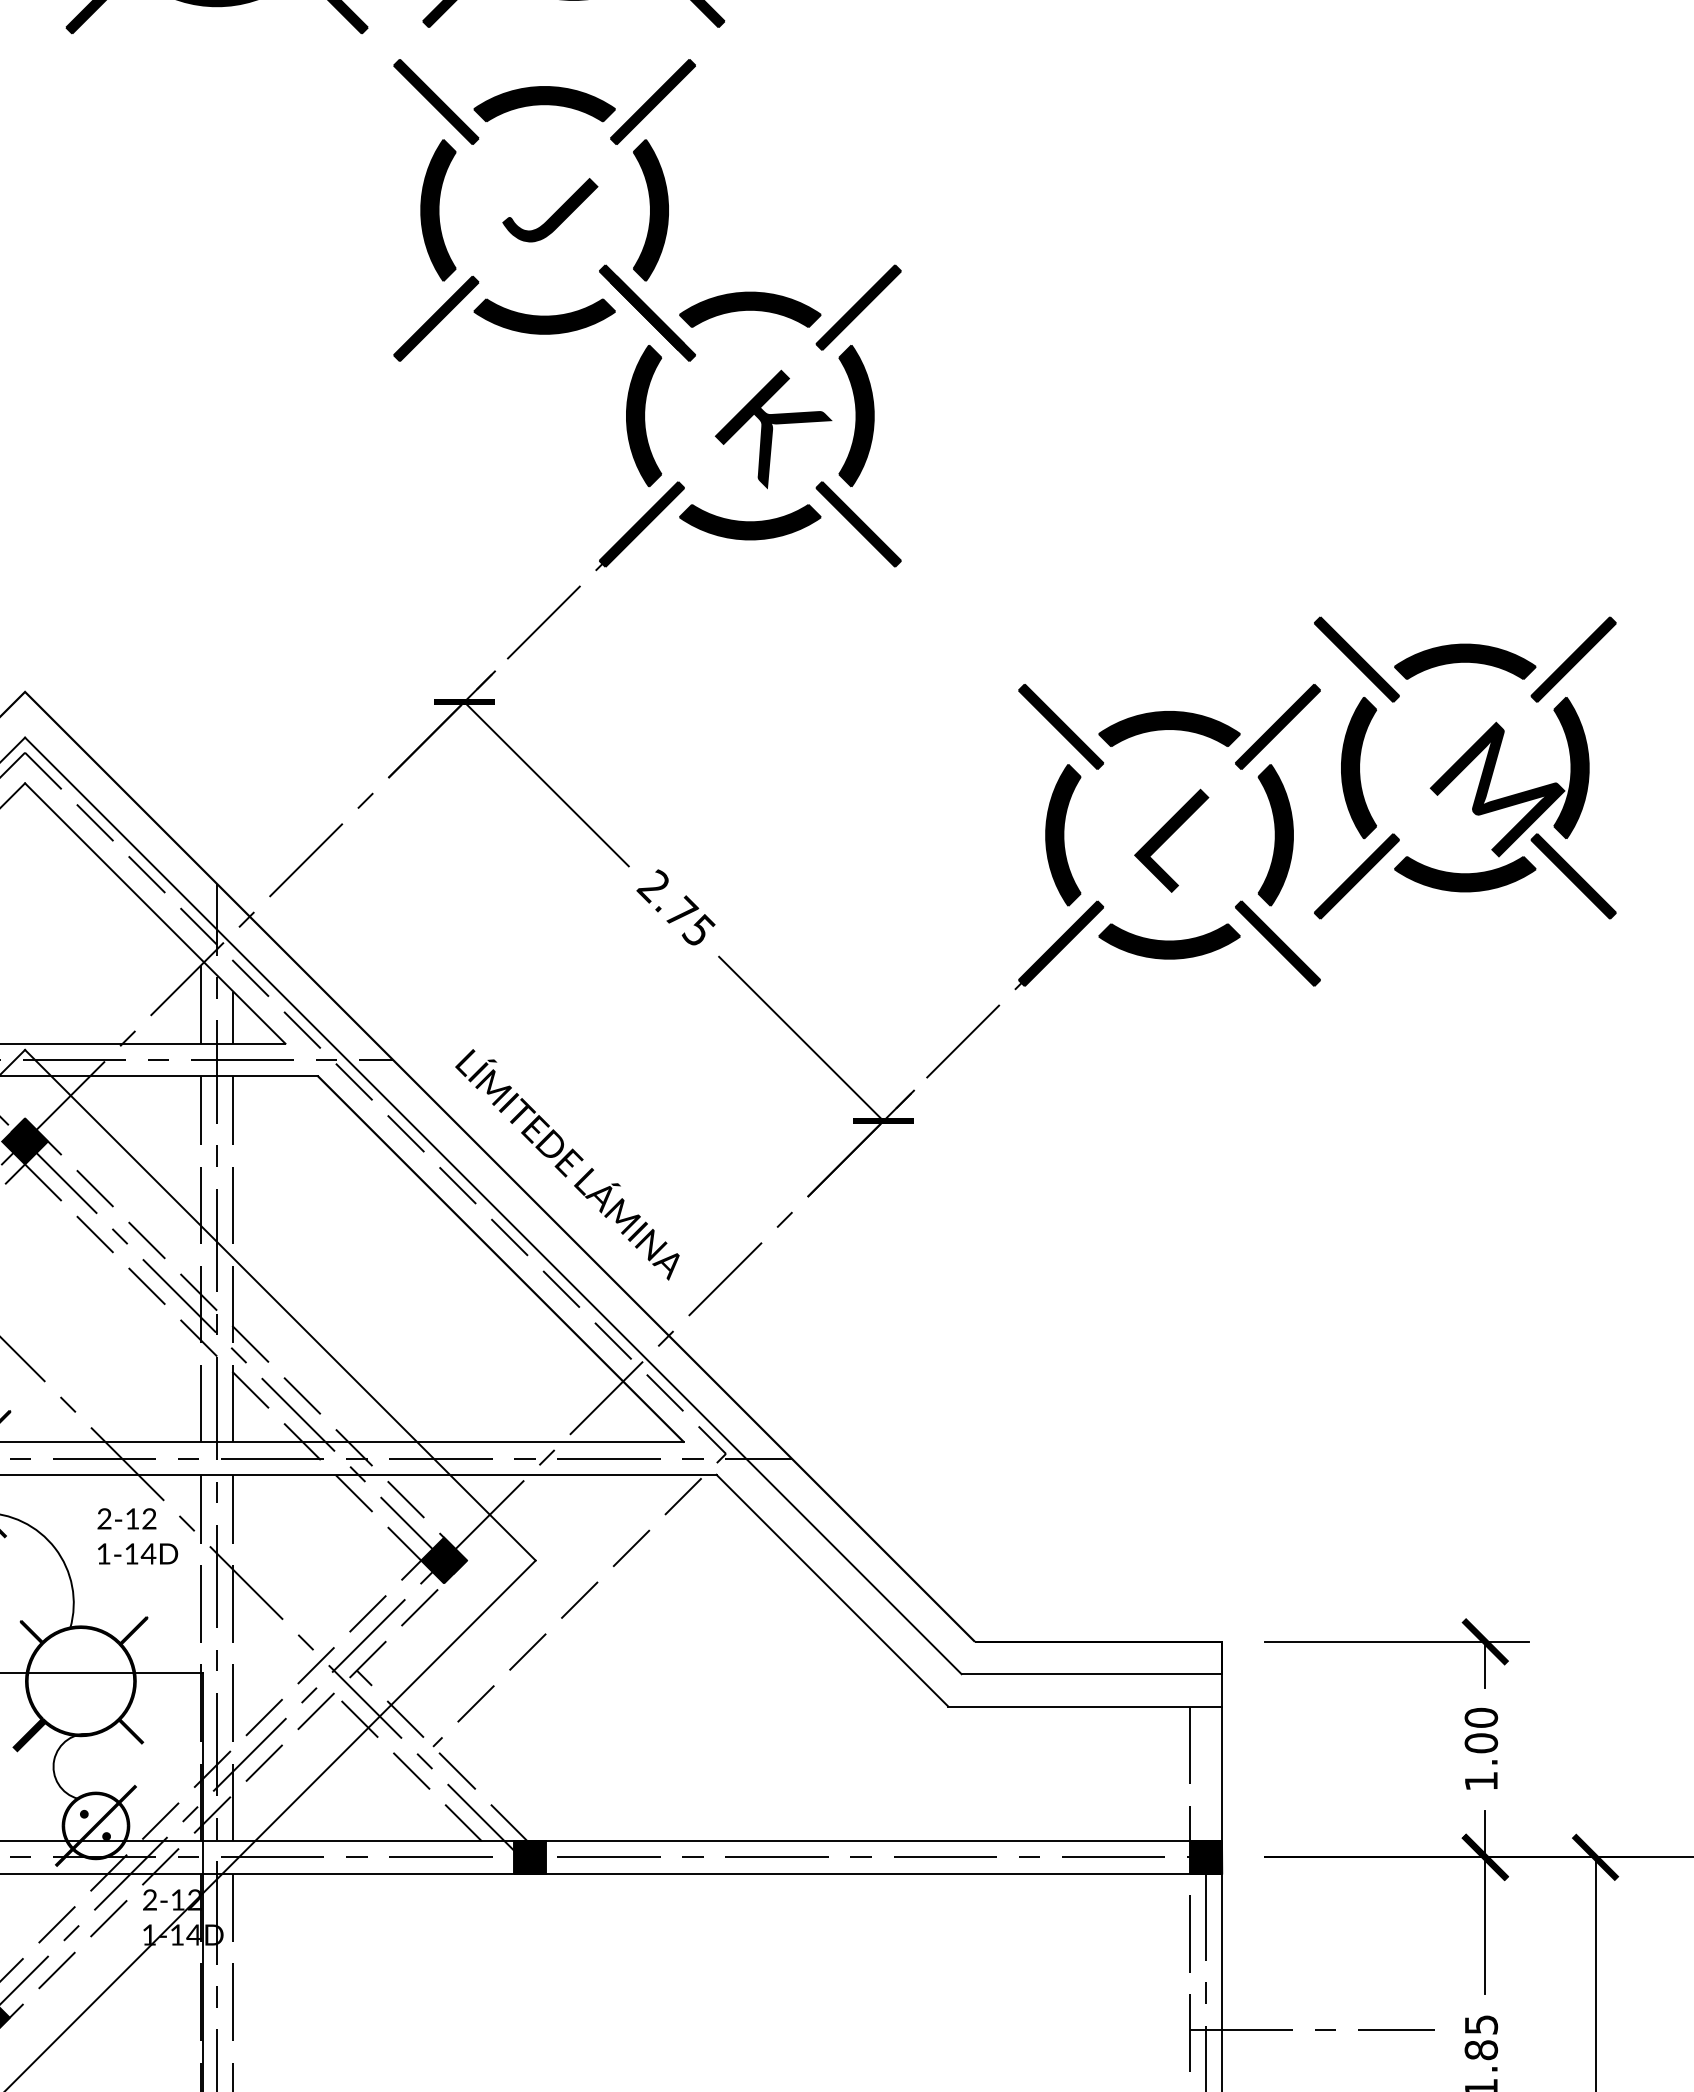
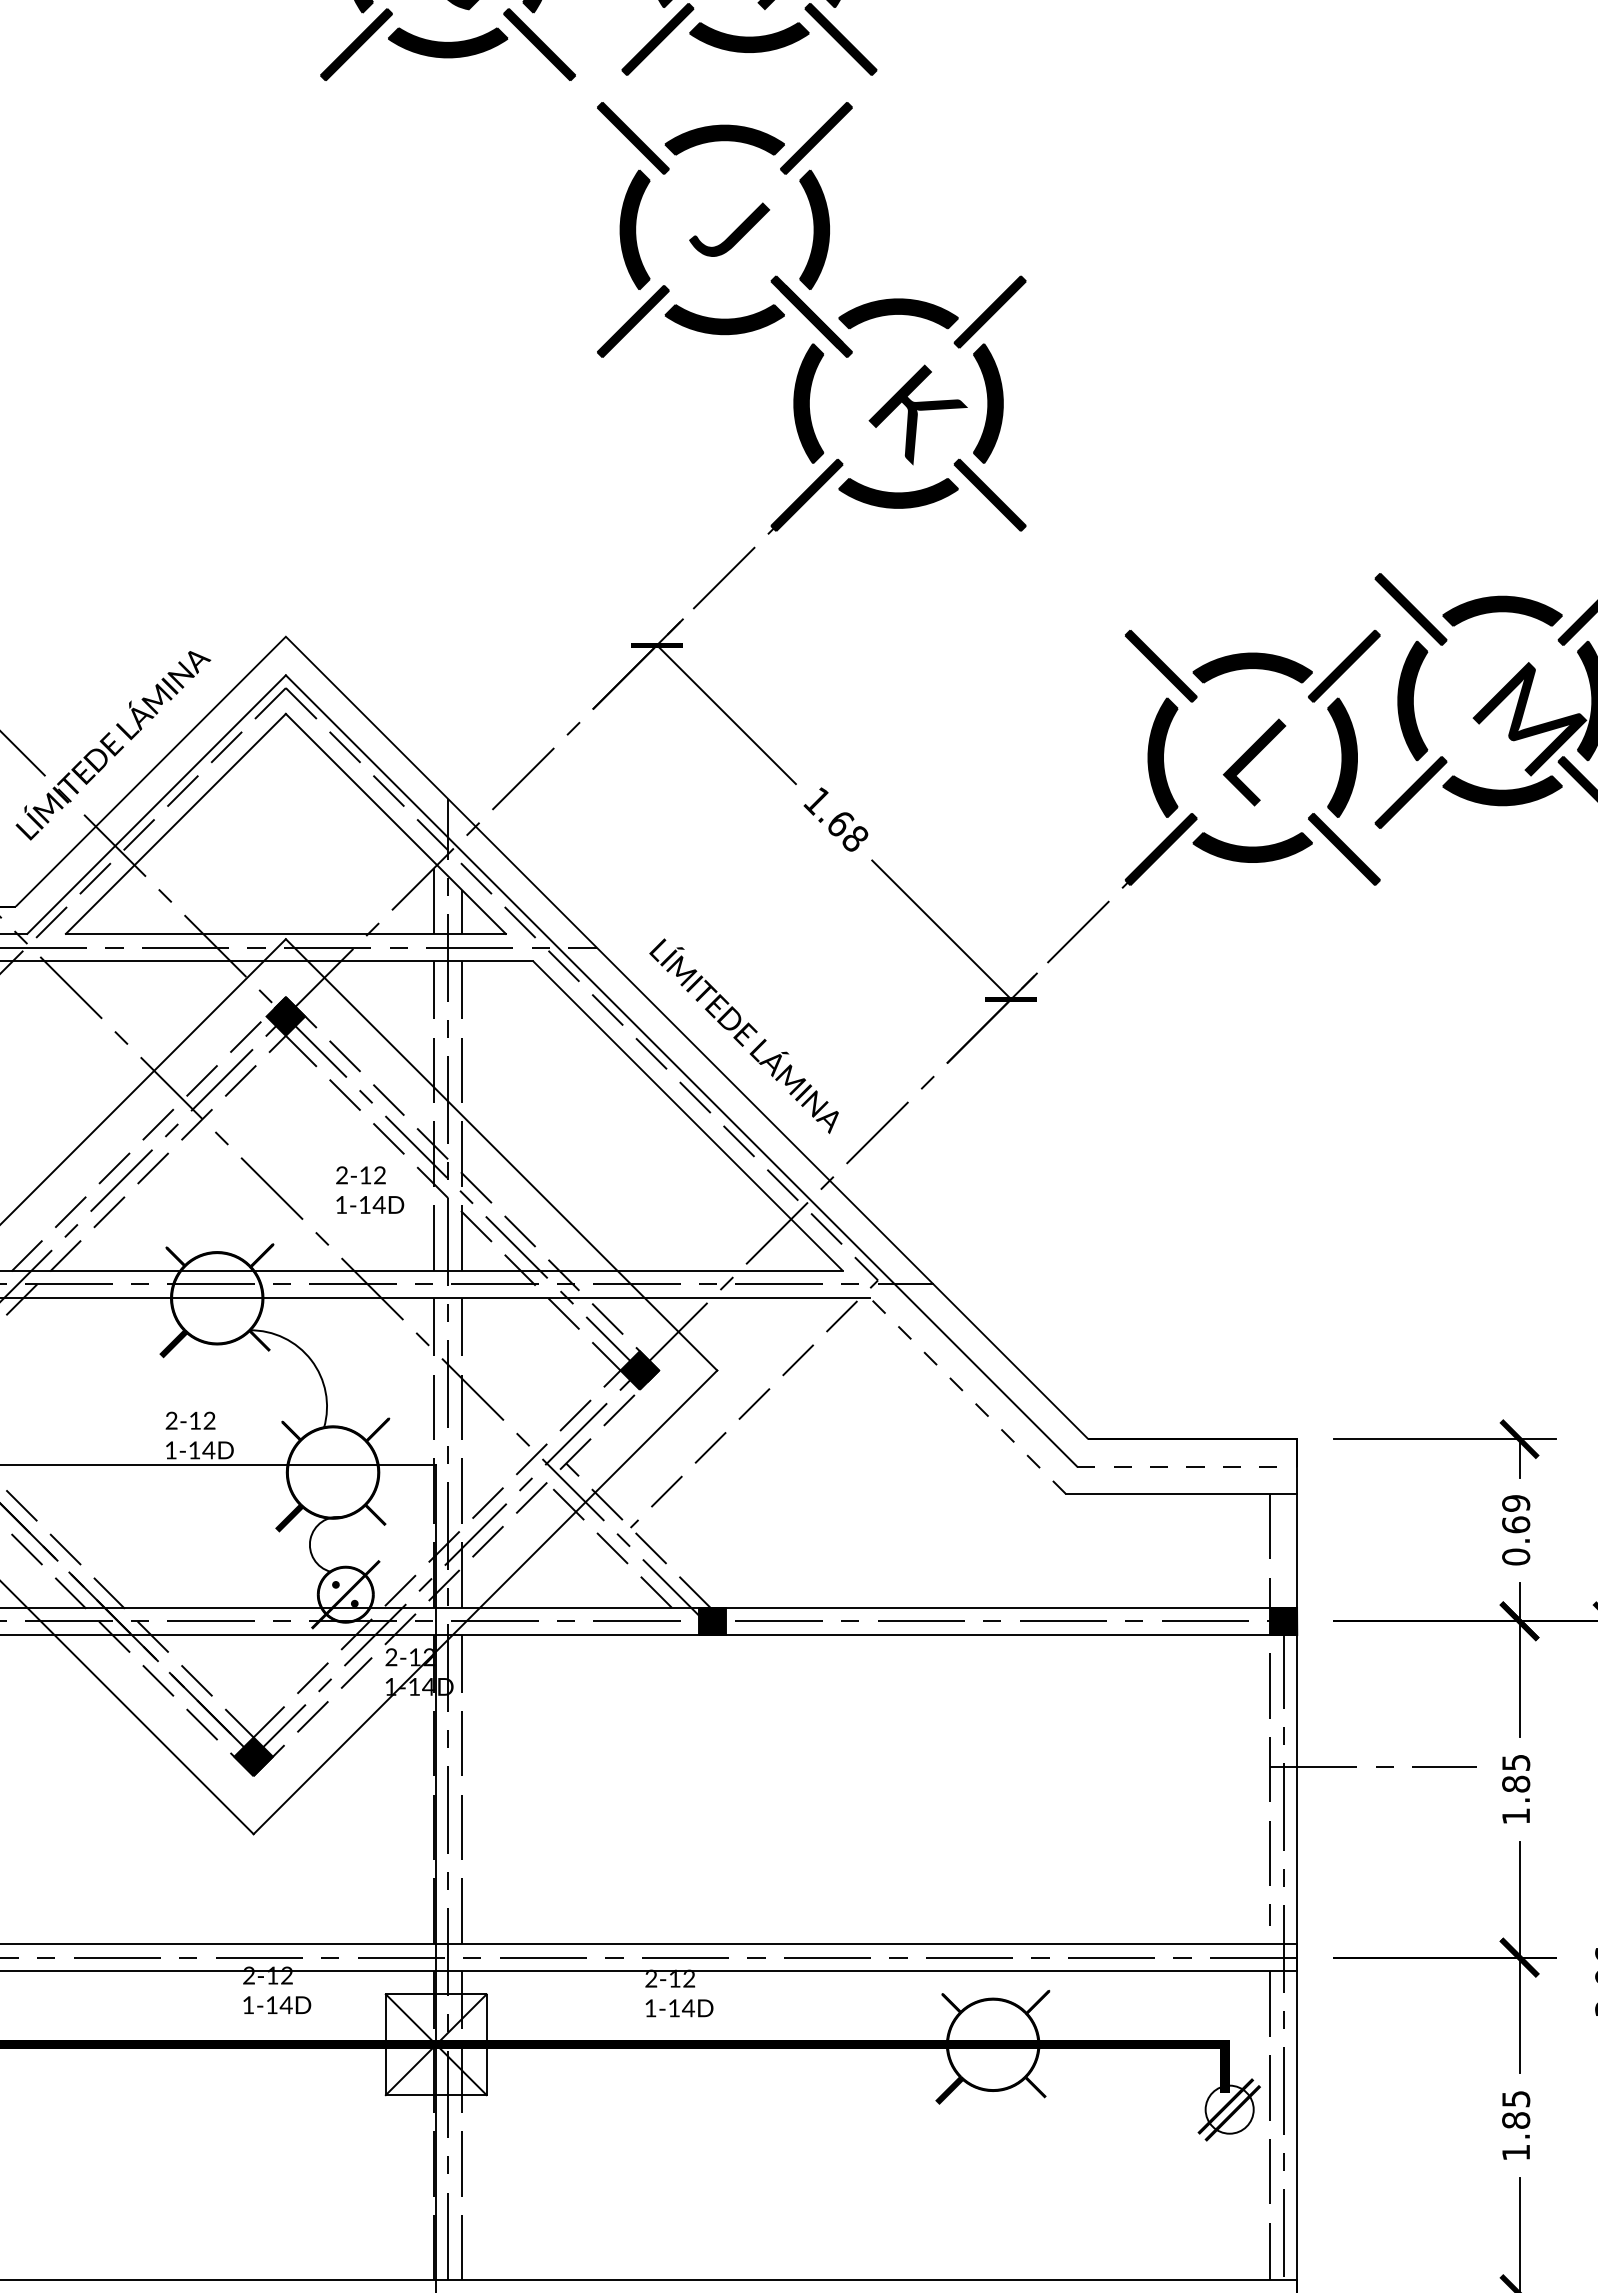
text: (675, 907) -> (835, 818), 2.75 -> 1.68
text: (138, 1535) -> (370, 1189), moved
line: (831, 1590) -> (967, 1395), solid -> dashed
line: (1092, 1674) -> (1187, 1466), solid -> dashed
text: (1481, 1749) -> (1516, 1530), 1.00 -> 0.69

